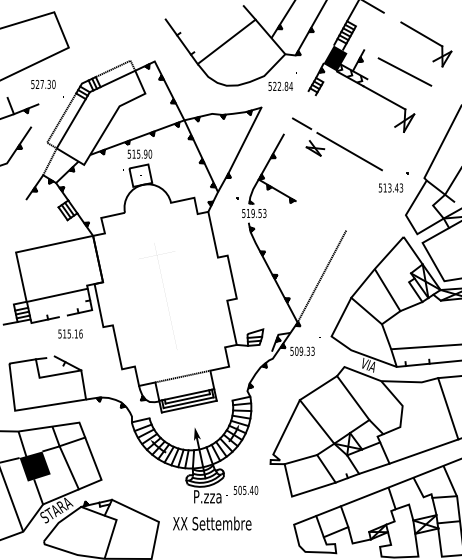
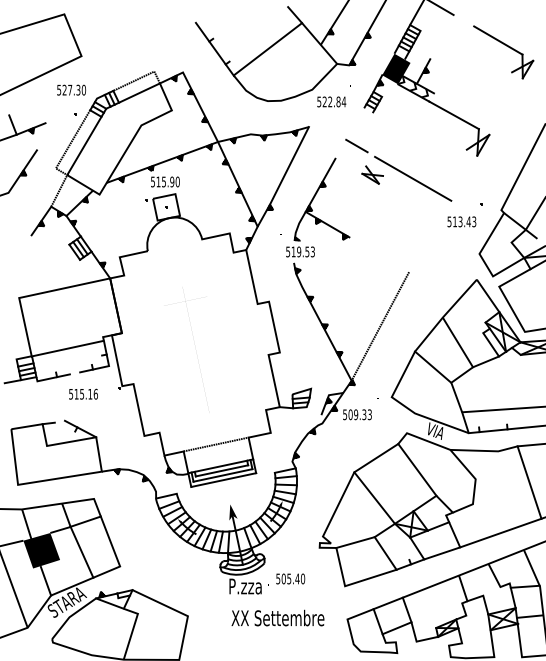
line: (404, 71) -> (477, 84), removed
text: (43, 84) -> (71, 90), moved
text: (212, 523) -> (278, 618), moved

